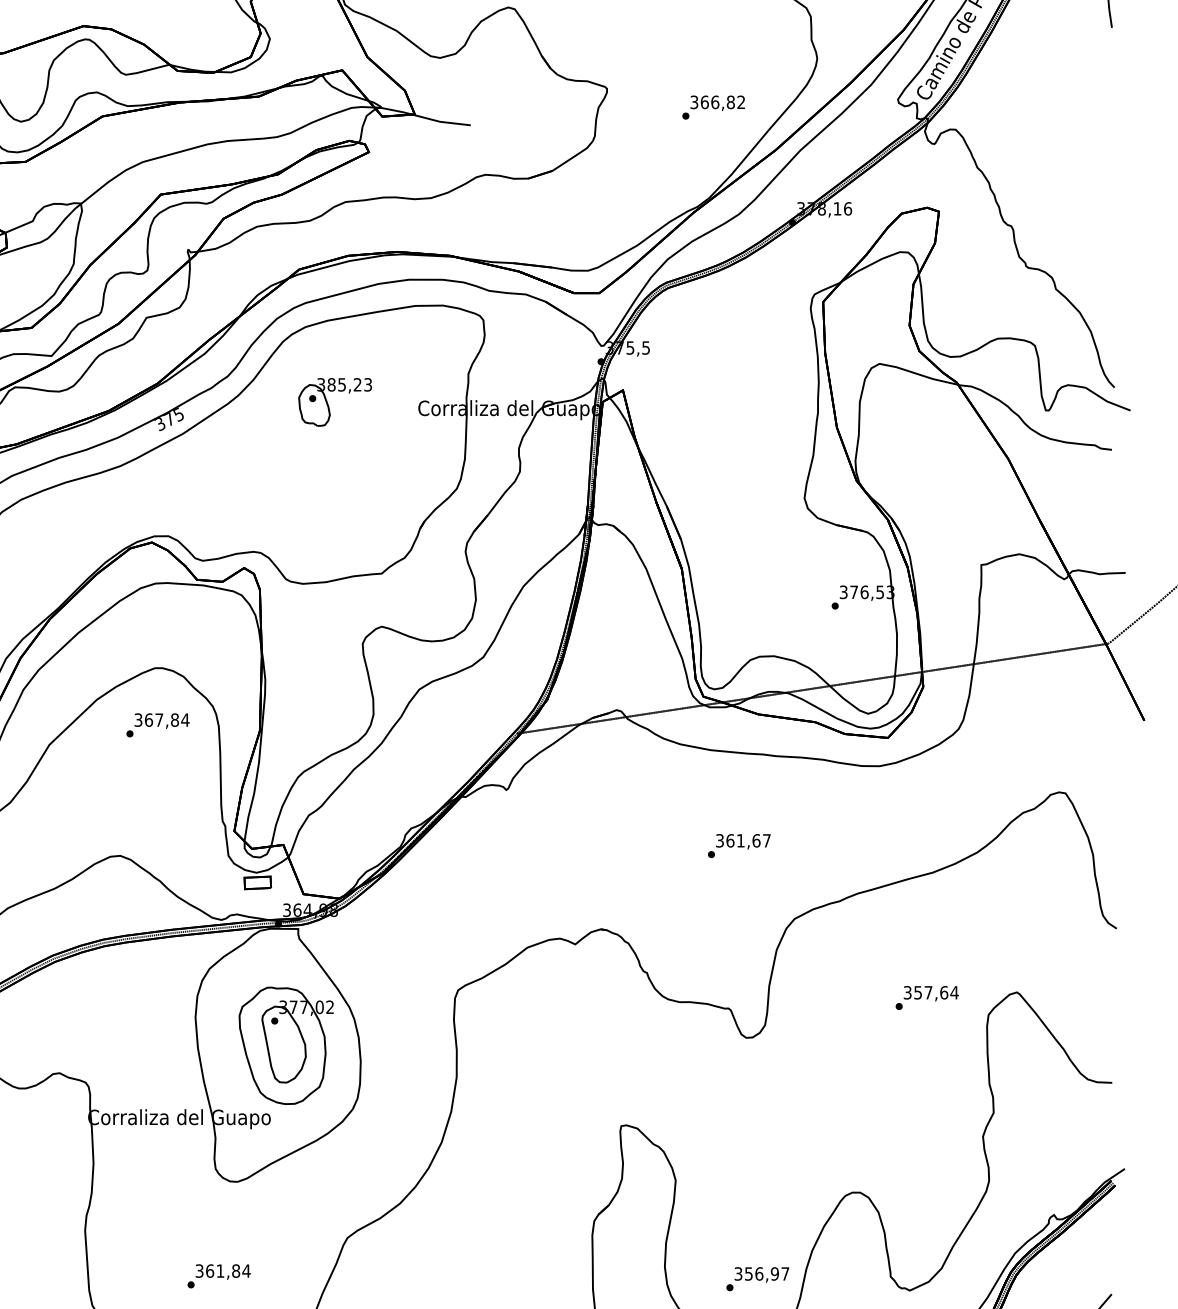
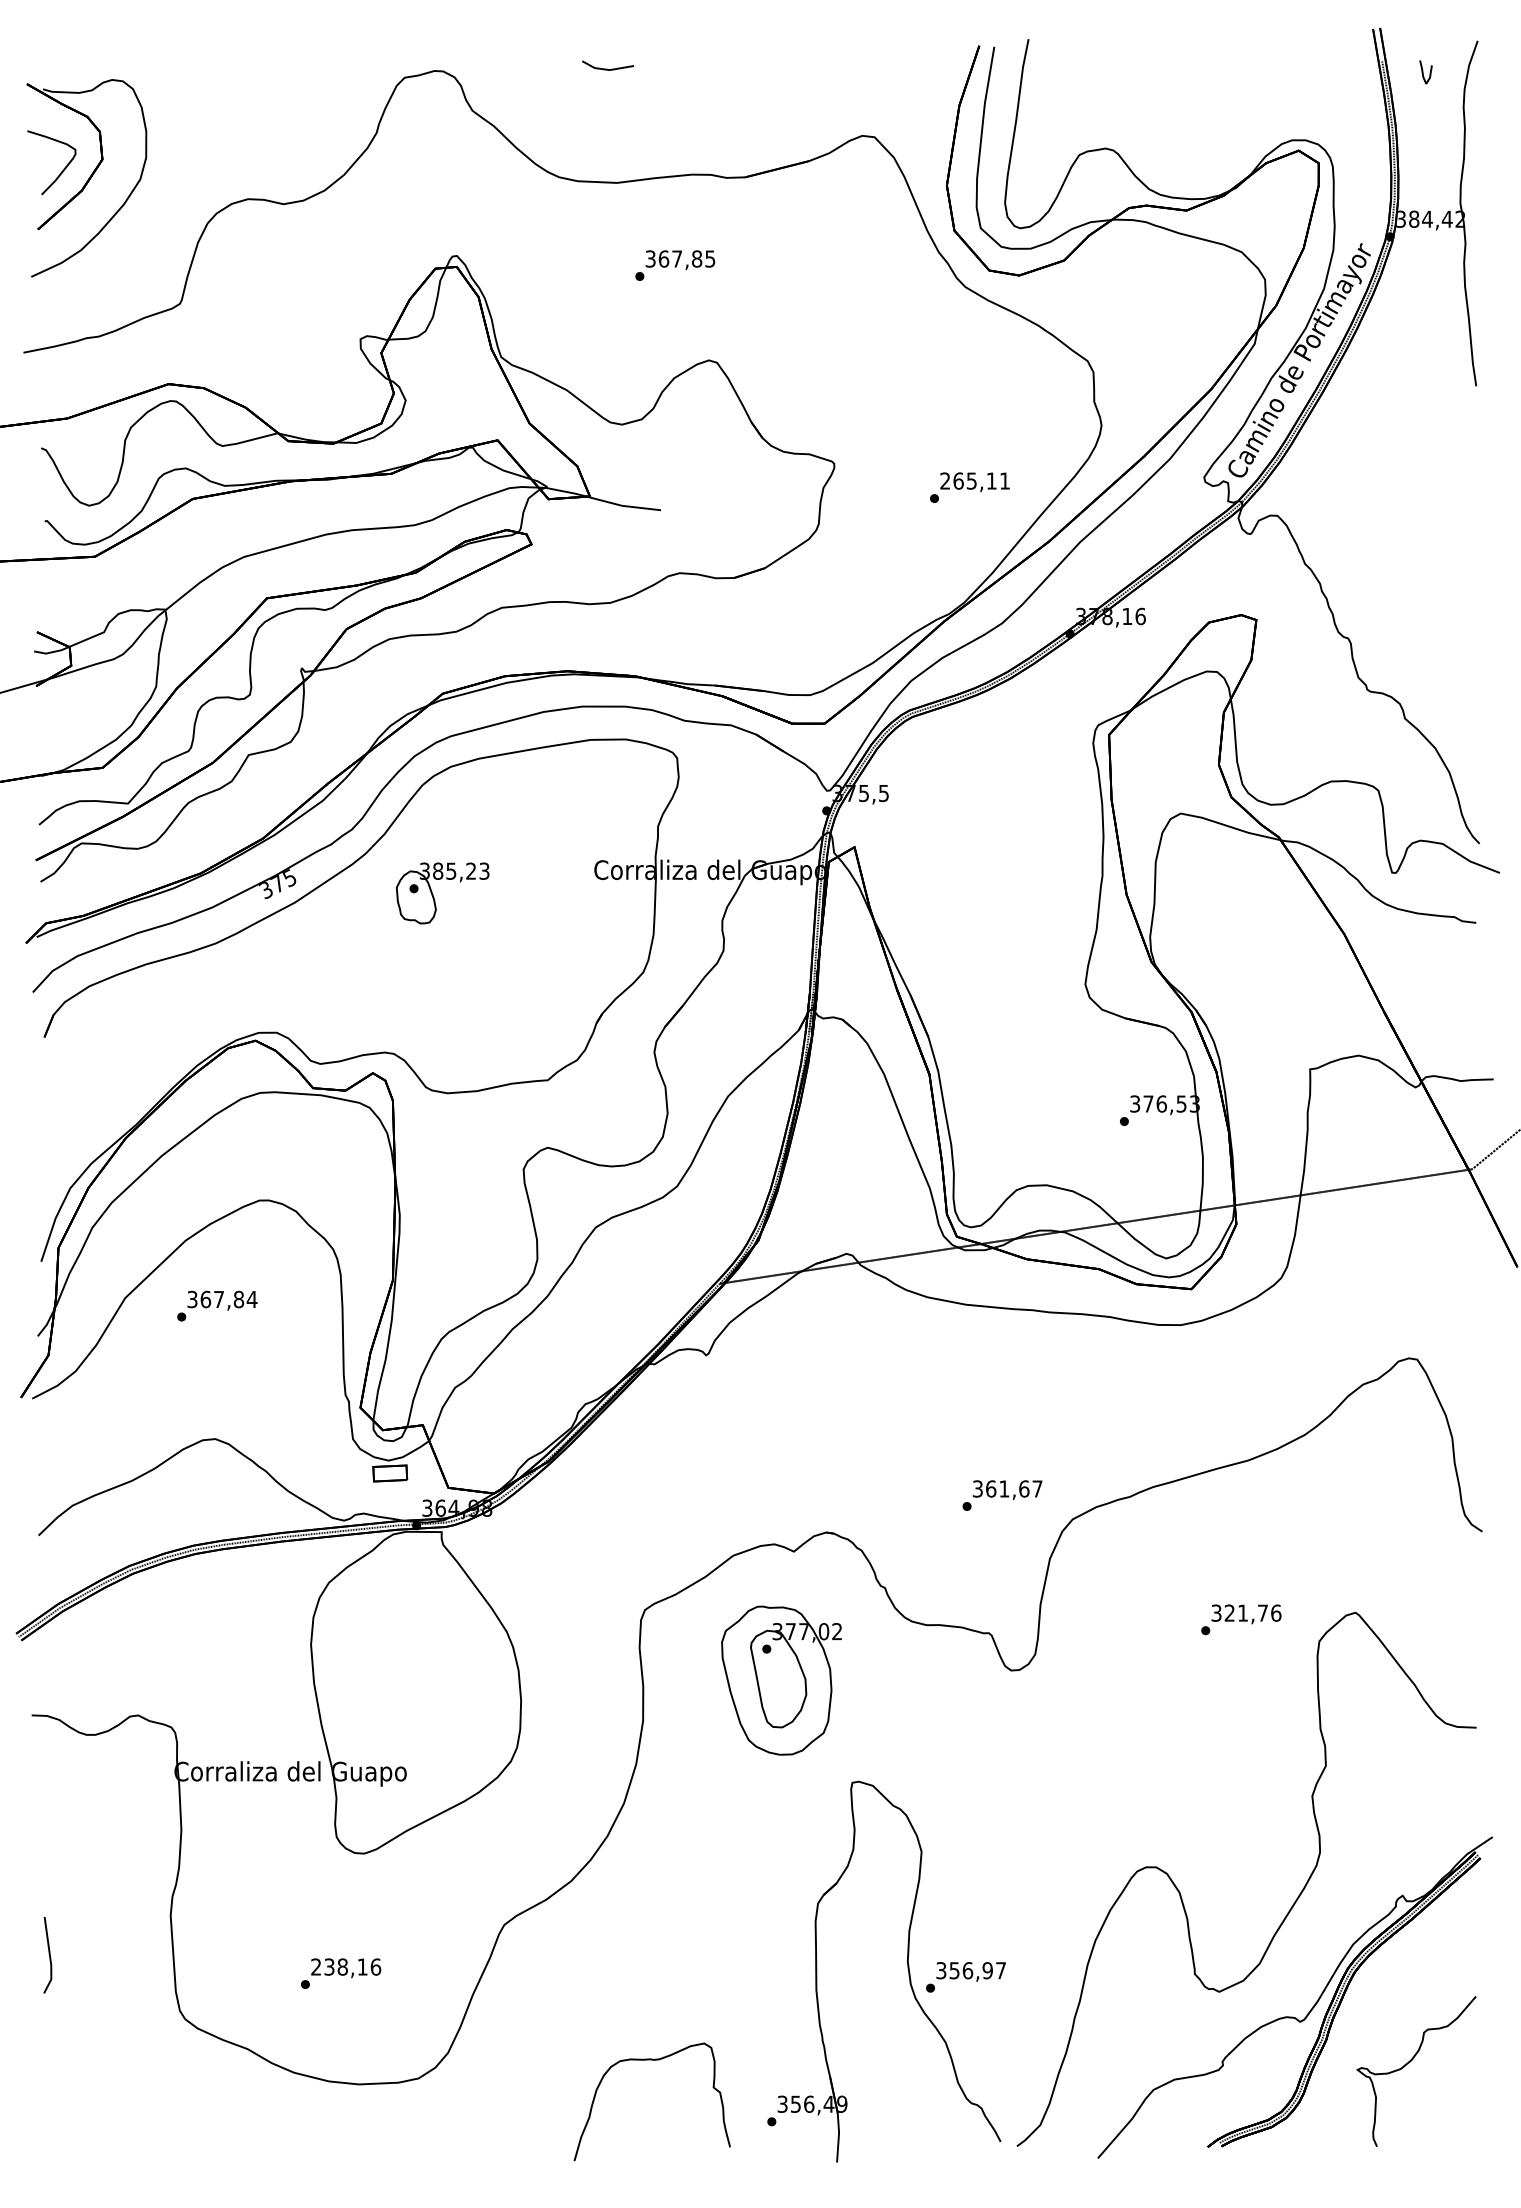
text: (717, 101) -> (974, 480), 366,82 -> 265,11
part: (328, 405) -> (434, 897), moved
text: (158, 724) -> (217, 1305), moved
text: (739, 845) -> (1002, 1495), moved
text: (935, 992) -> (1252, 1612), 357,64 -> 321,76
part: (286, 1045) -> (781, 1680), moved
text: (223, 1270) -> (346, 1966), 361,84 -> 238,16
text: (757, 1279) -> (965, 1977), moved

